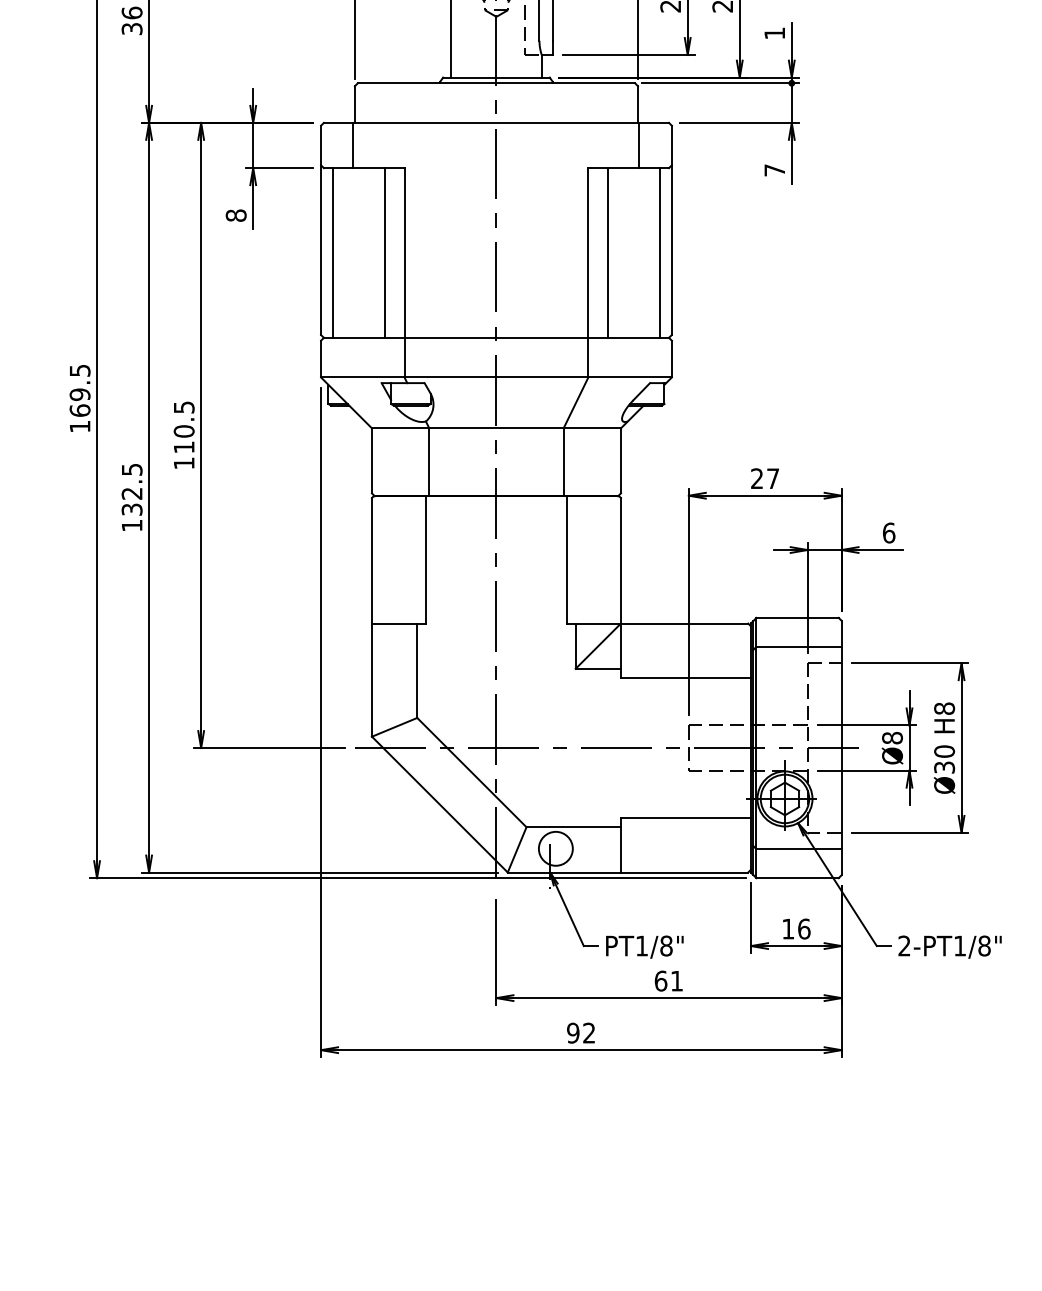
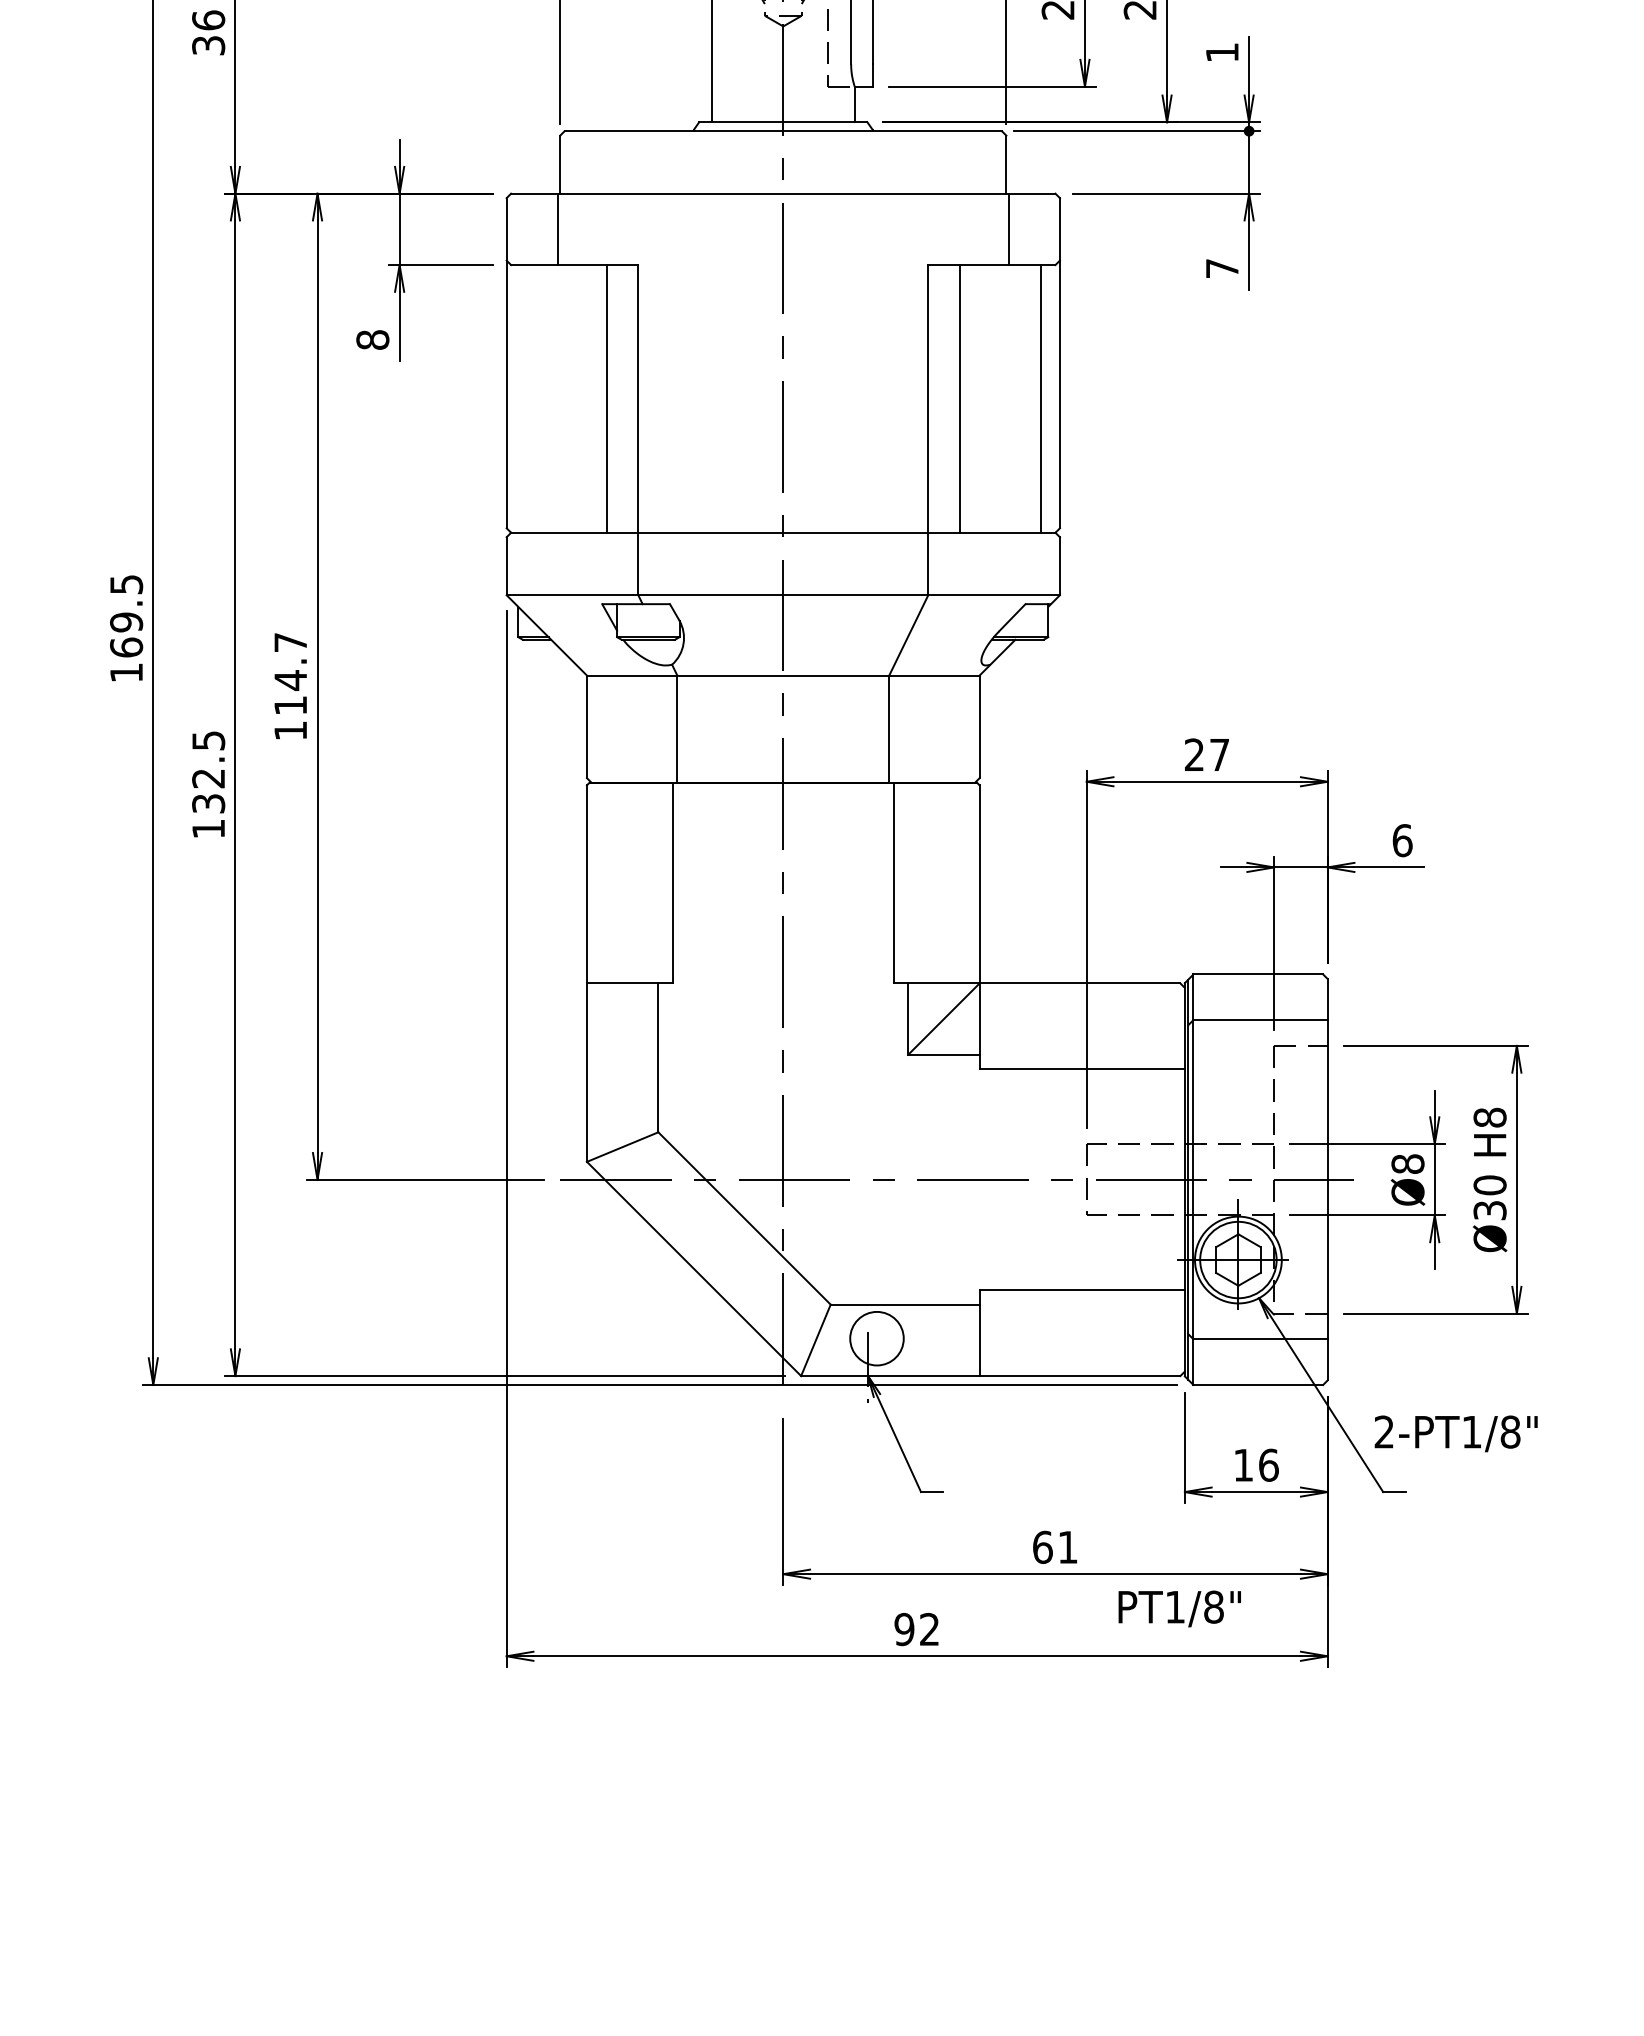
line: (332, 252) -> (524, 398), removed
text: (183, 419) -> (289, 661), 110.5 -> 114.7
text: (644, 946) -> (1179, 1607), moved
text: (949, 946) -> (1455, 1432), moved

